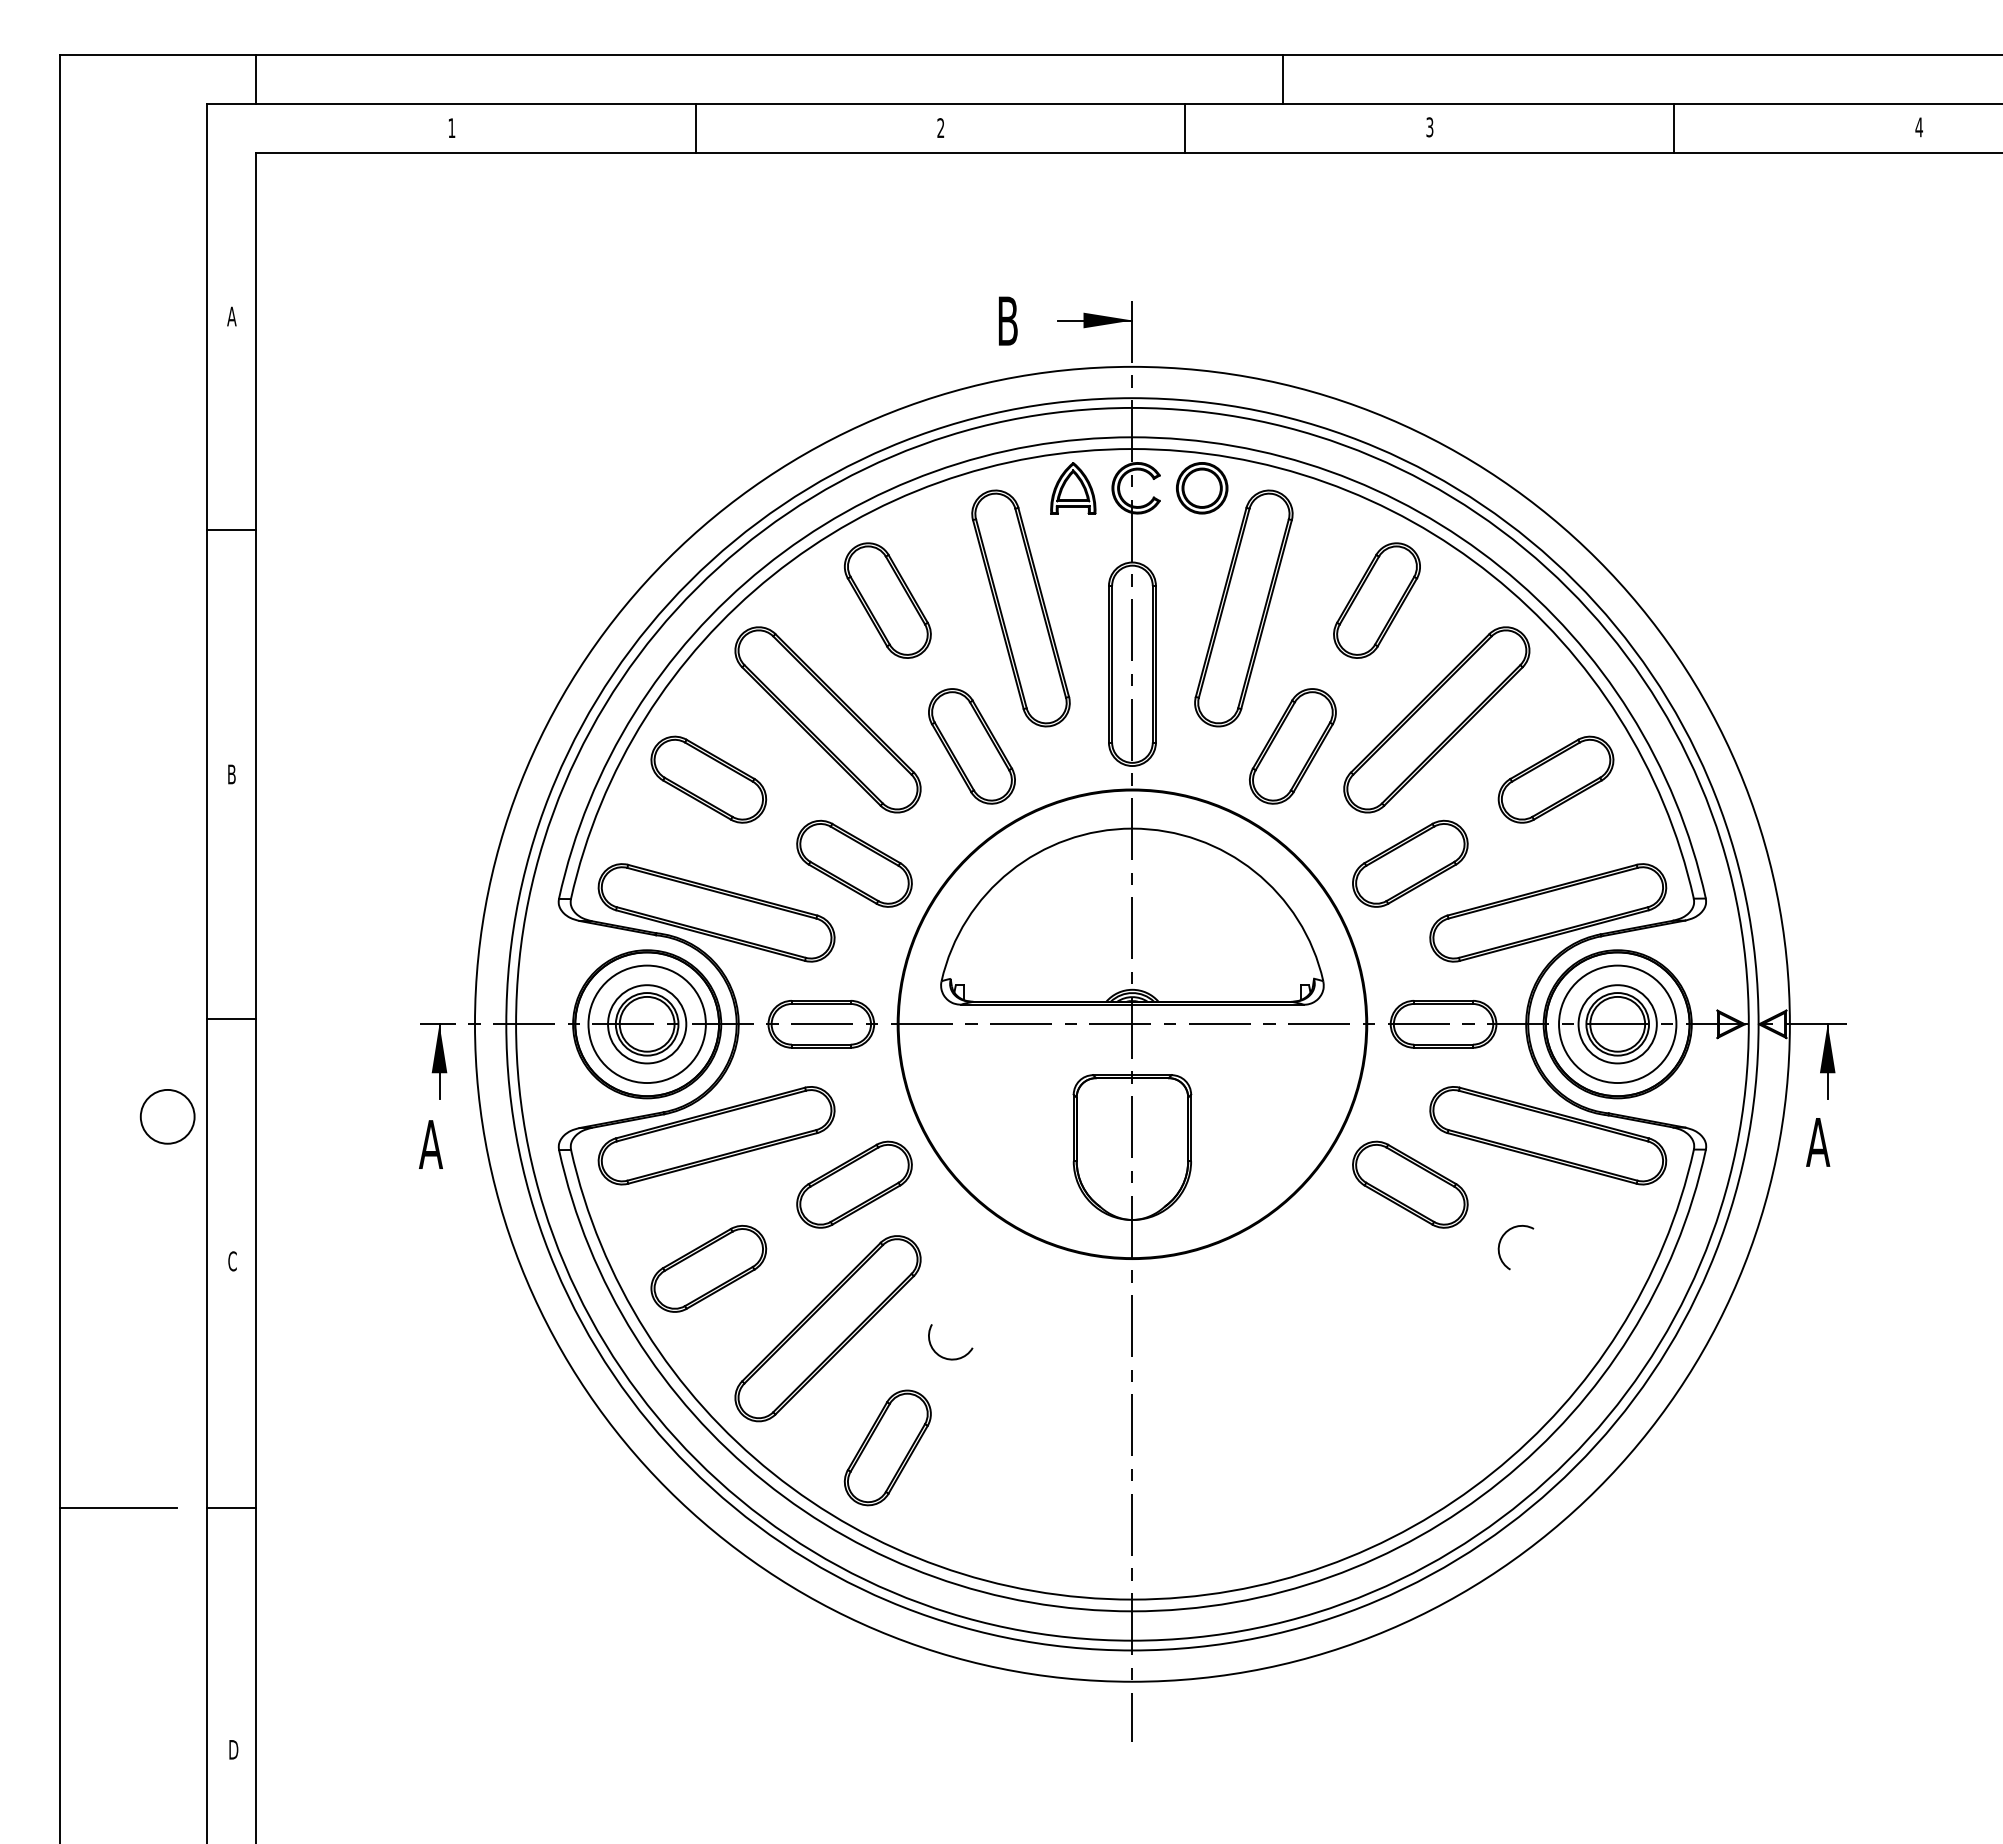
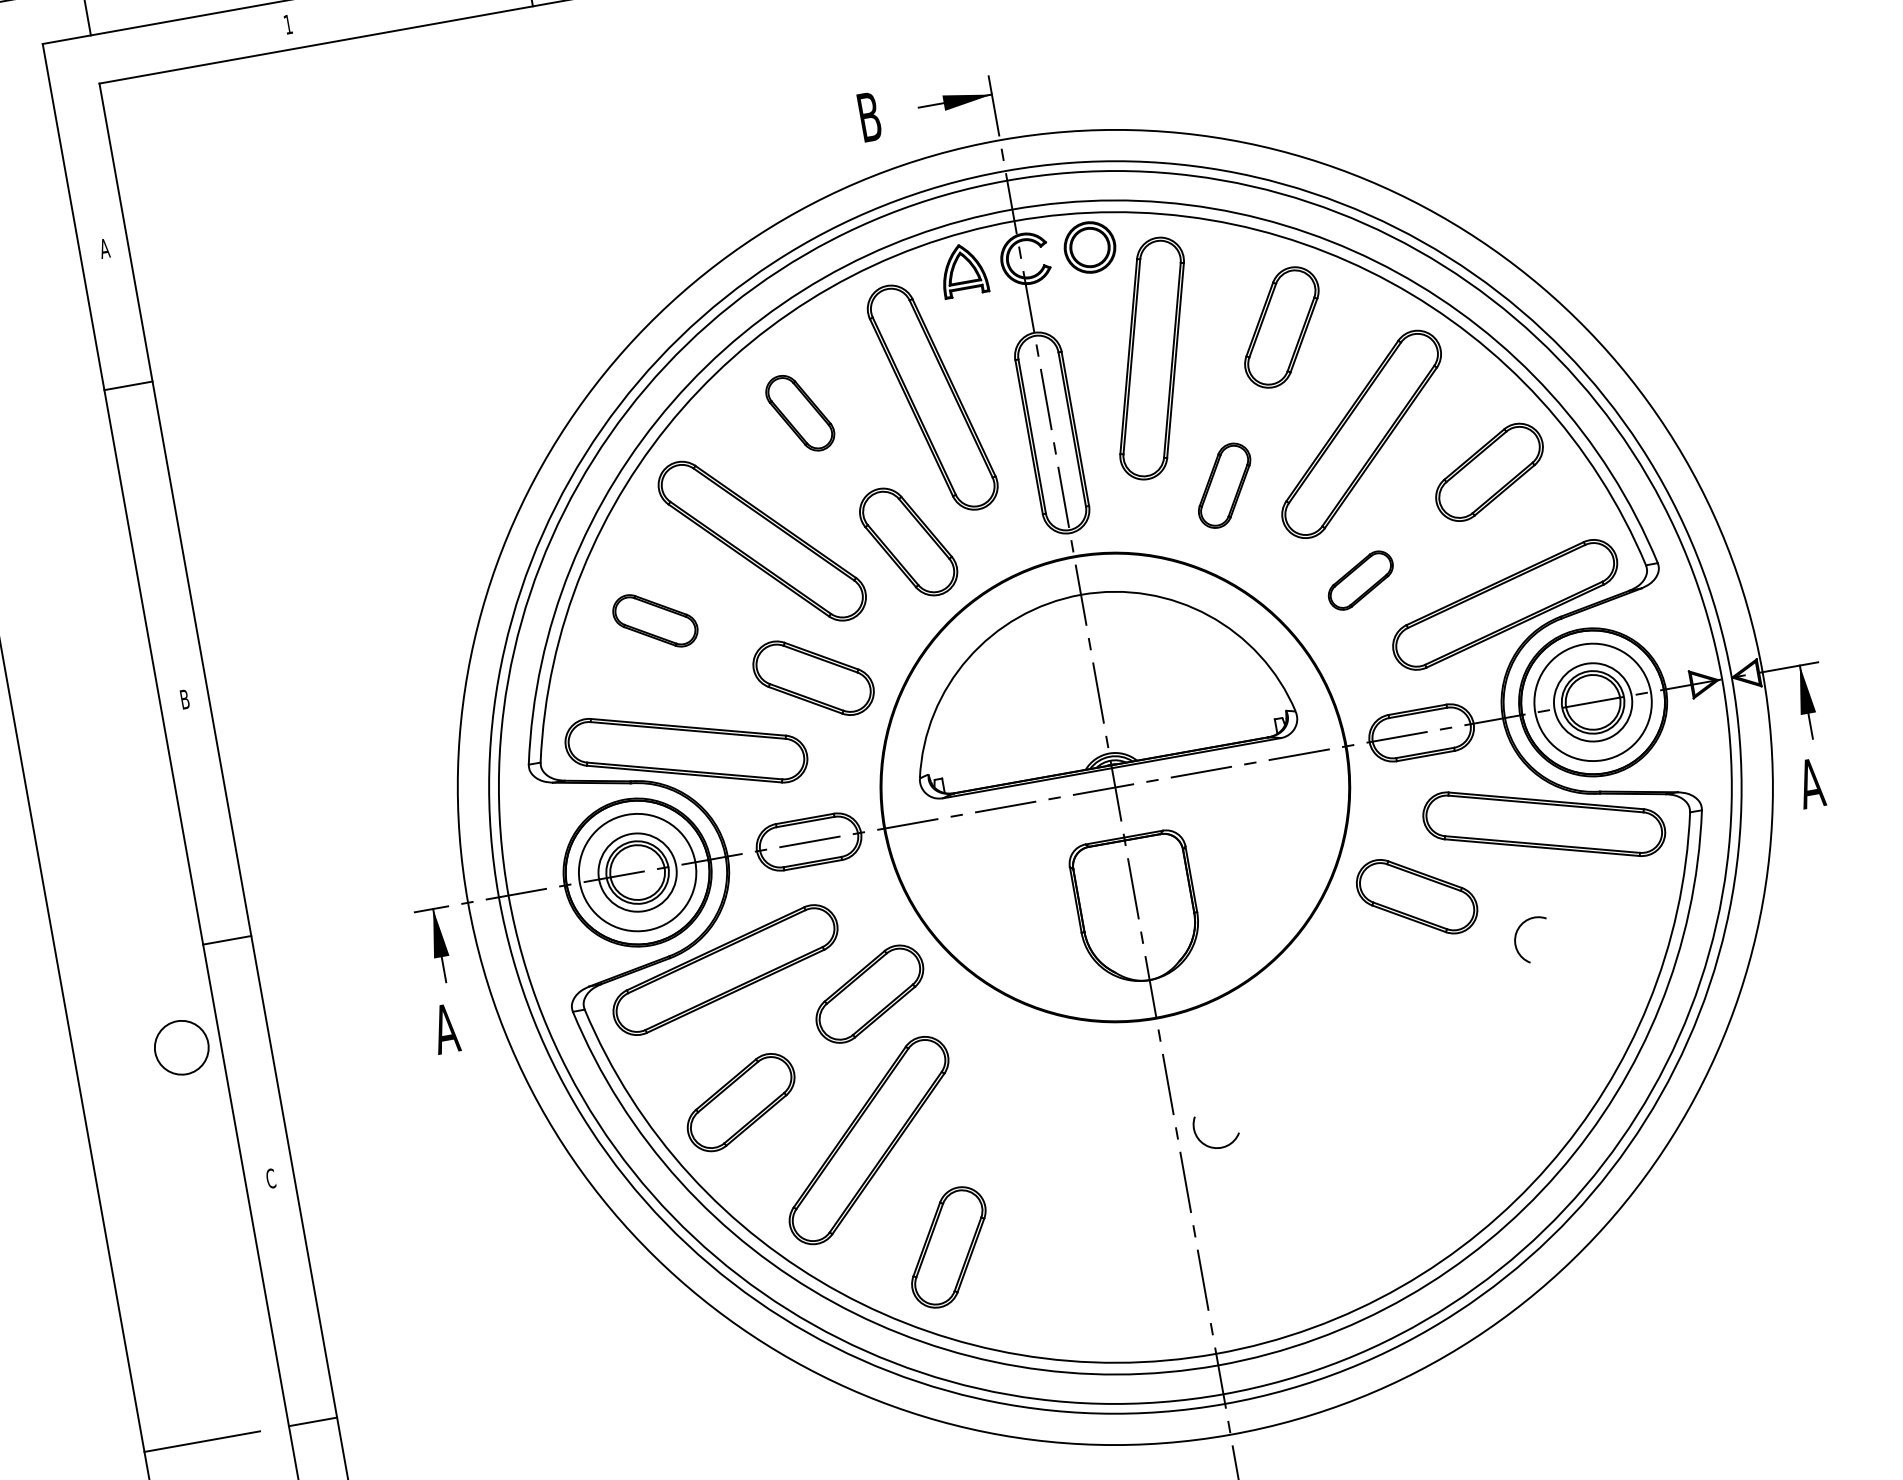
line: (230, 529) -> (127, 385), moved
part: (887, 600) -> (799, 413), size x0.7
part: (1292, 746) -> (1224, 485), size x0.7
part: (708, 779) -> (655, 620), size x0.7
part: (1410, 863) -> (1360, 580), size x0.6
arc: (946, 1357) -> (1214, 1146), moved

